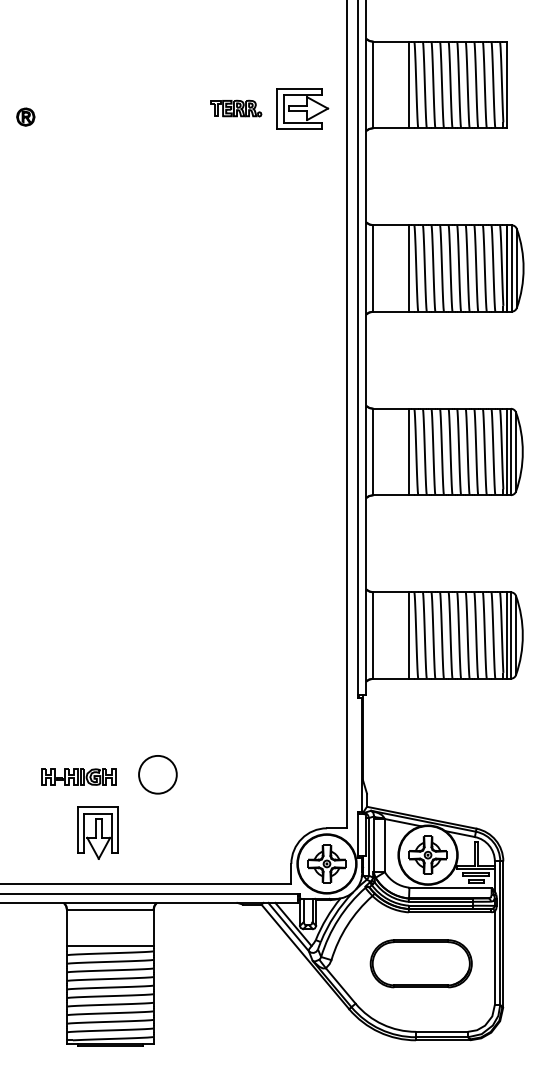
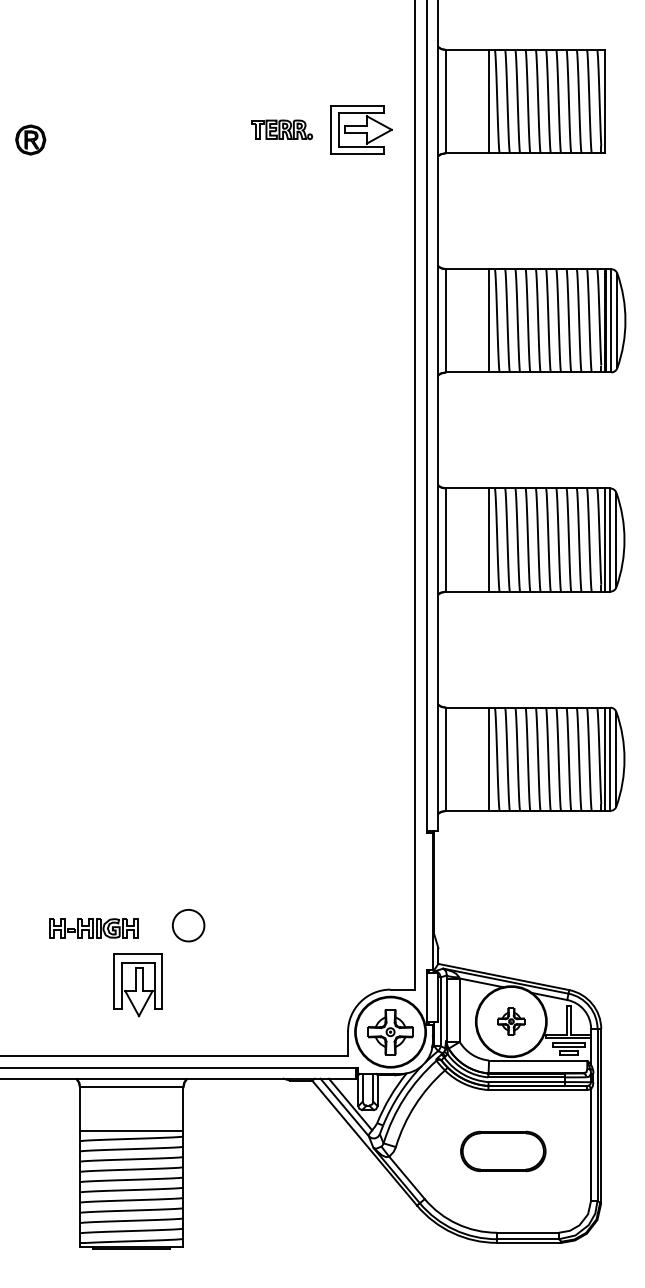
part: (25, 116) -> (30, 139), size x1.4
circle: (157, 774) -> (188, 925), size x0.7
part: (97, 833) -> (137, 985), moved
part: (428, 855) -> (511, 1021), size x0.6
part: (421, 963) -> (503, 1151), size x0.7

